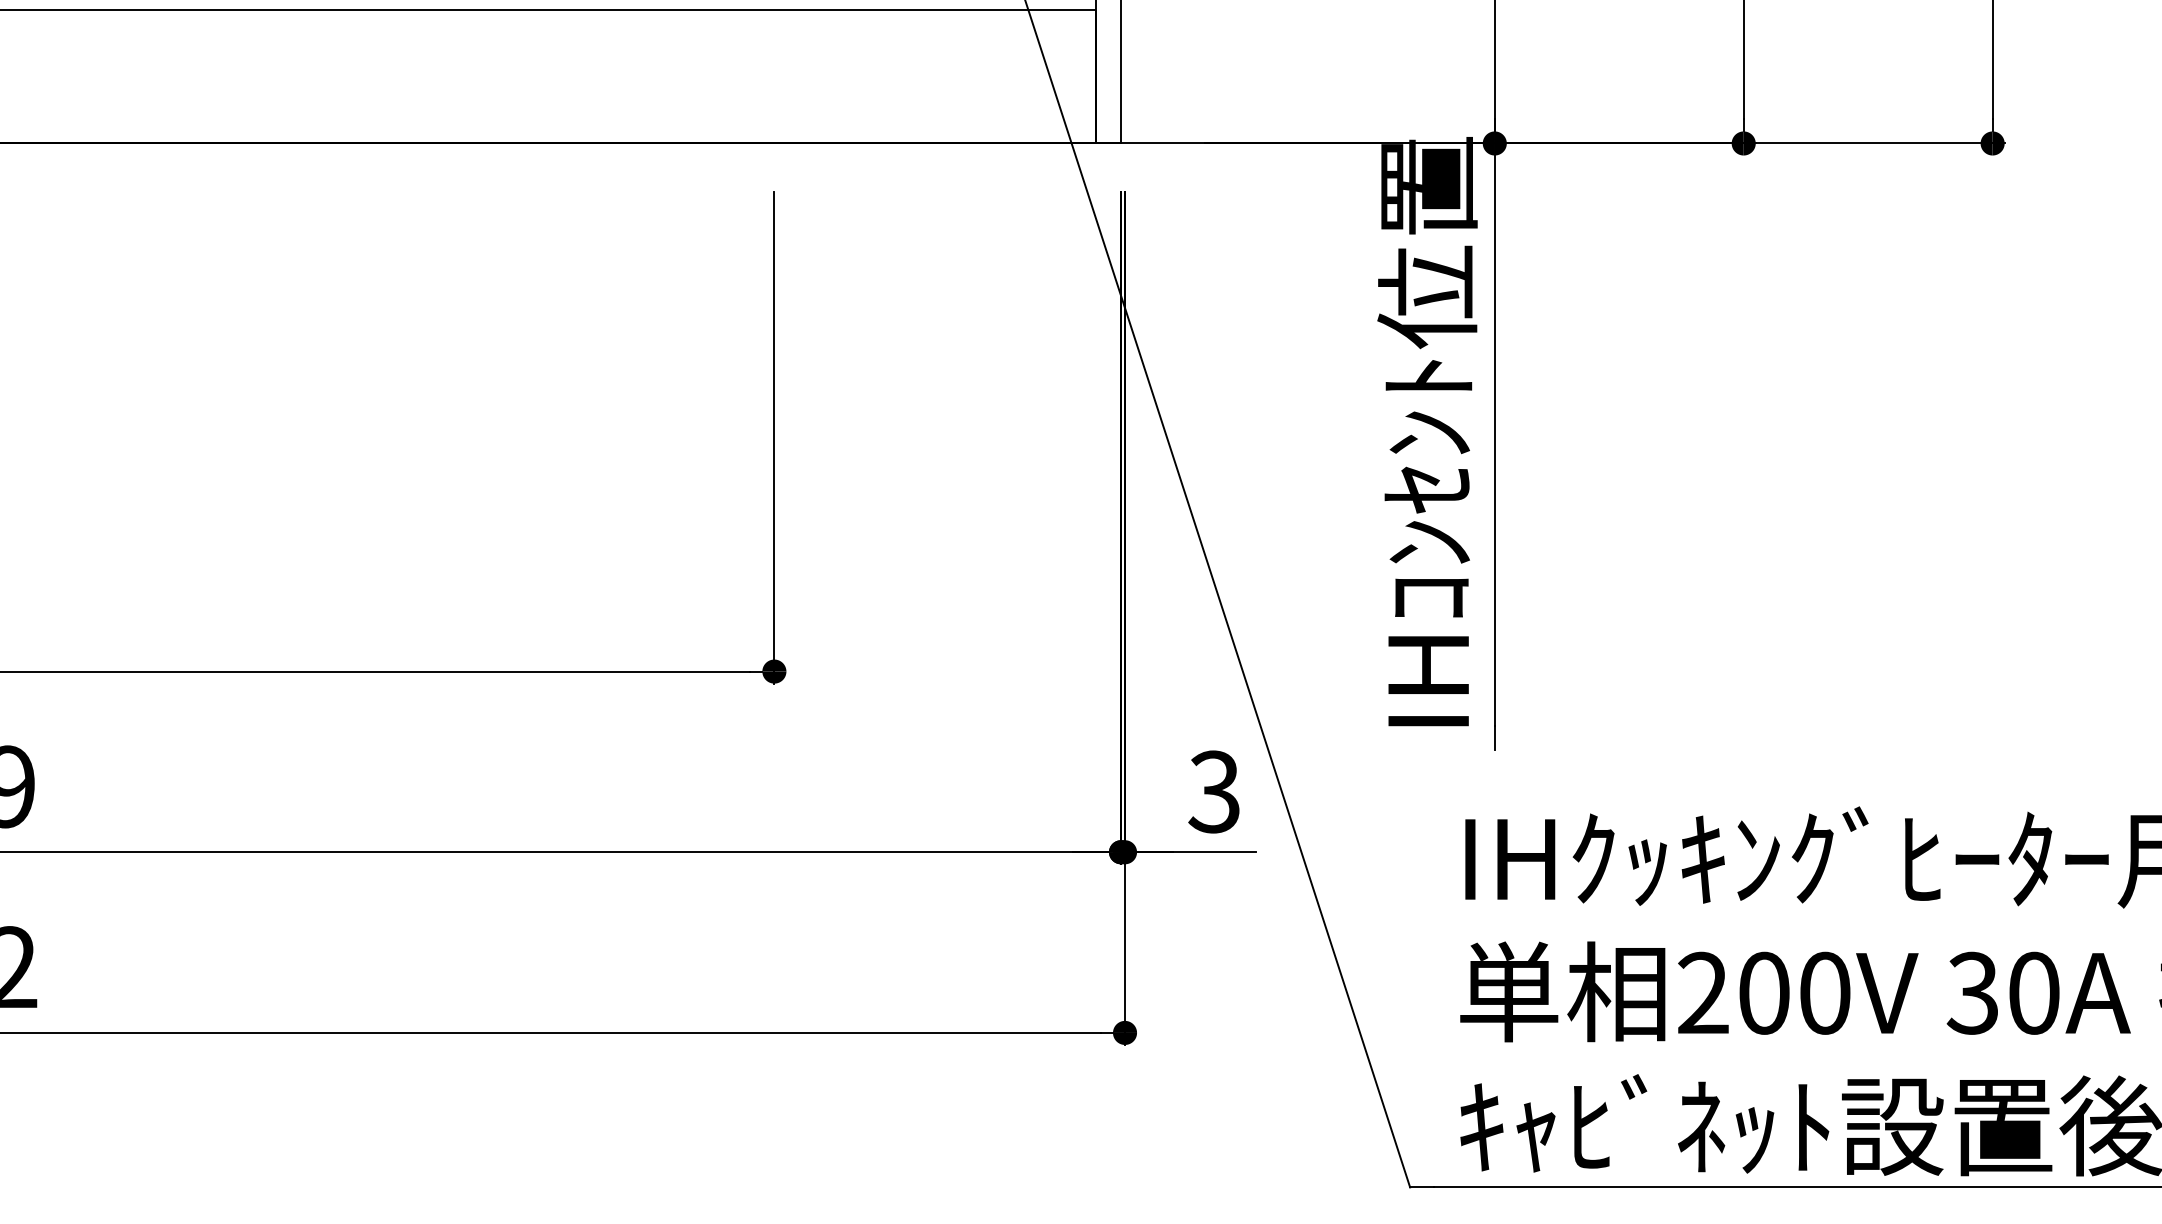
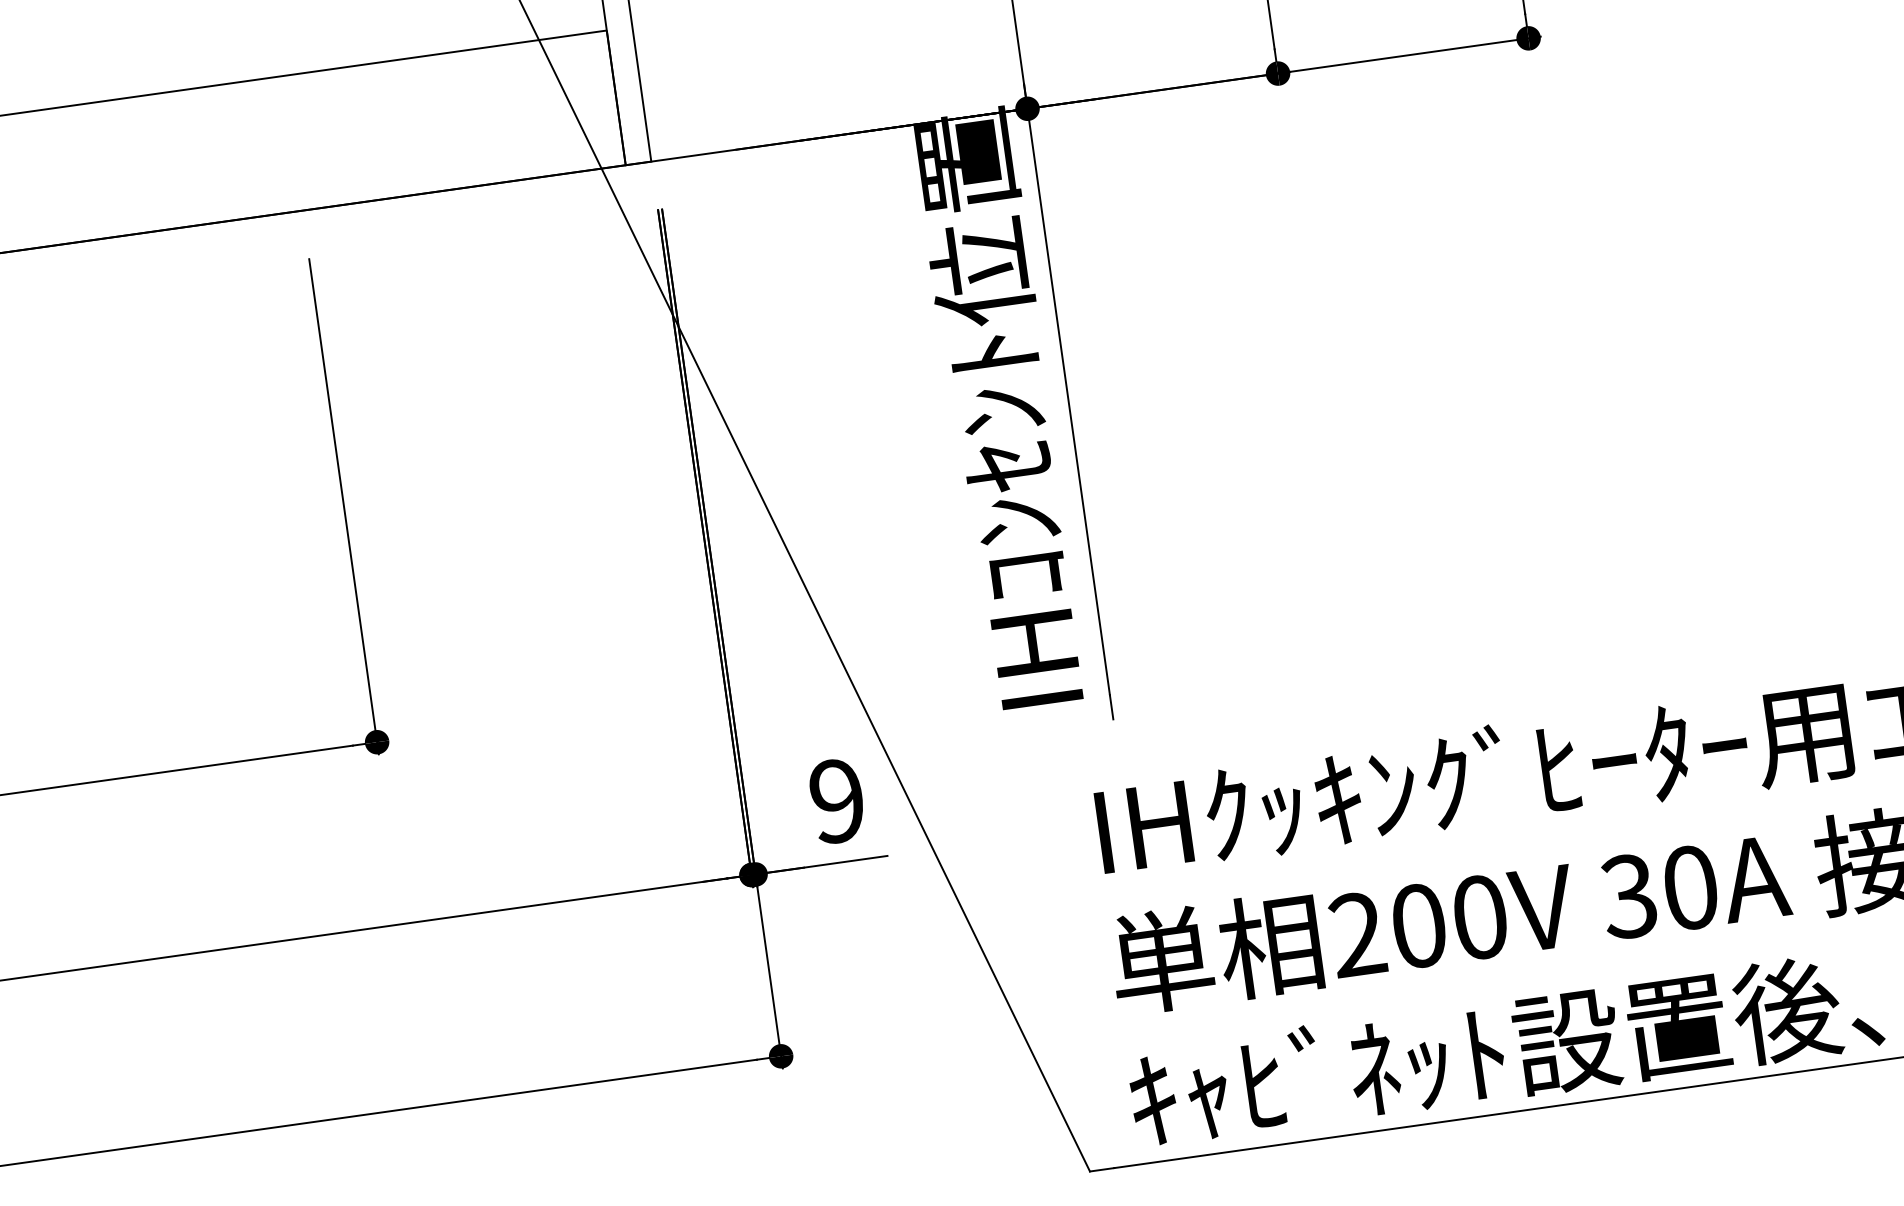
text: (1213, 791) -> (836, 800), 3 -> 9

